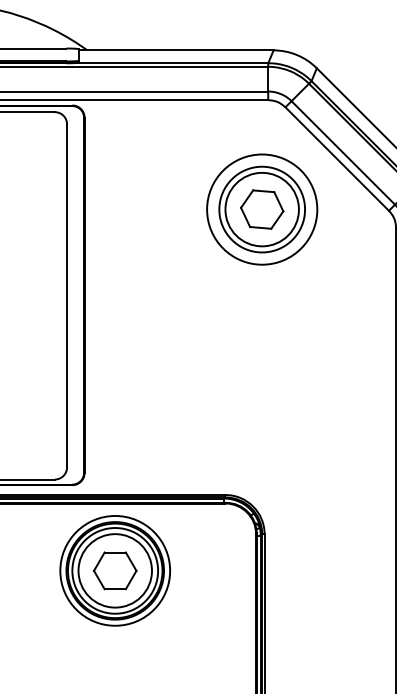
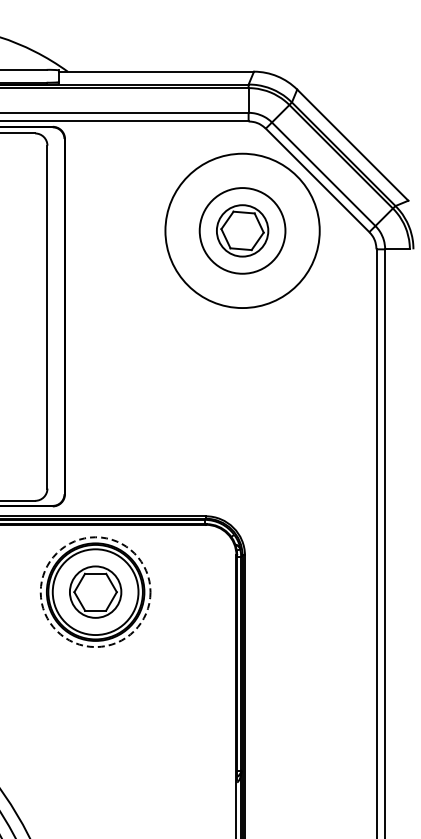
circle: (262, 209) -> (242, 230), size x0.7
circle: (262, 209) -> (242, 230), size x1.4
circle: (115, 570) -> (95, 591), size x0.7
circle: (115, 571) -> (95, 592), solid -> dashed

